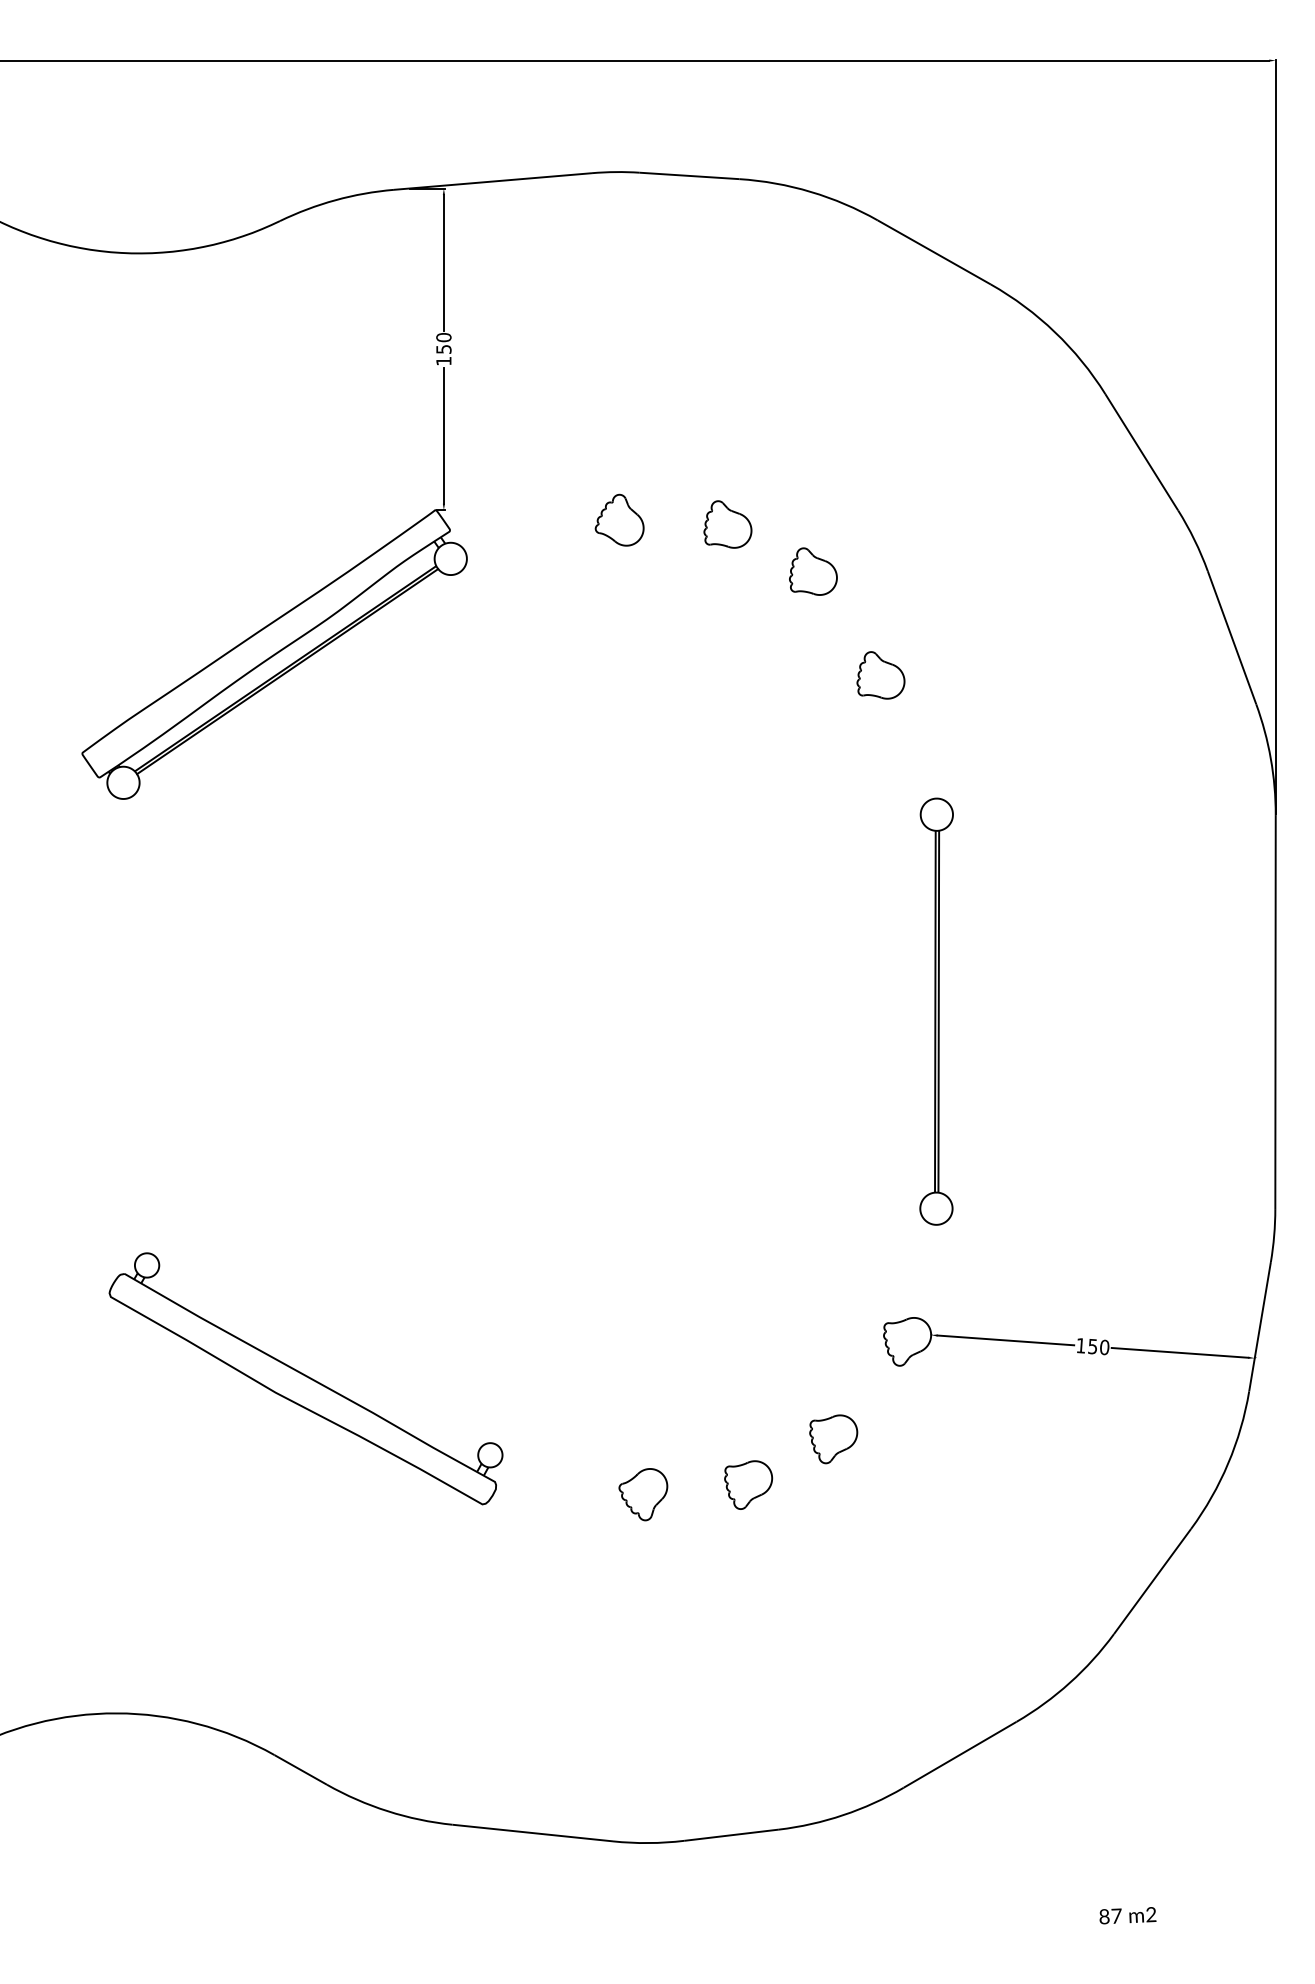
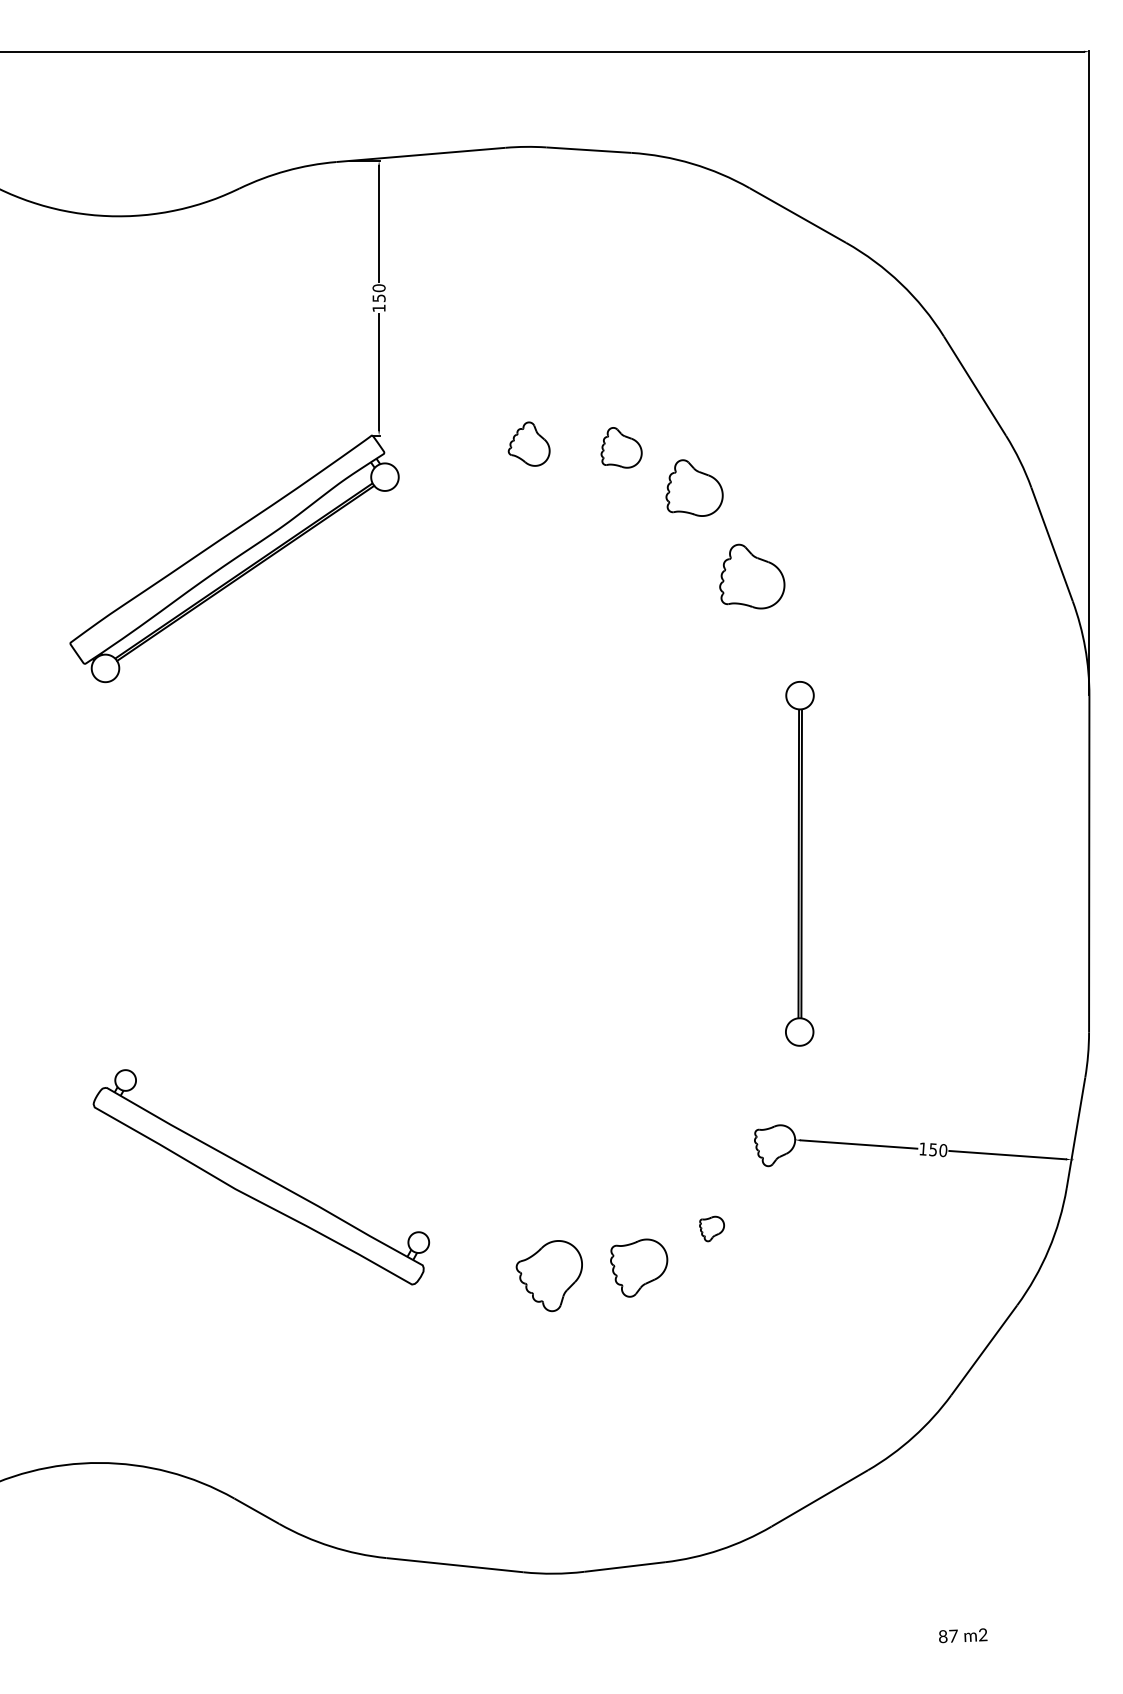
part: (813, 571) -> (694, 487), size x1.4
part: (880, 675) -> (751, 576), size x1.6
part: (833, 1439) -> (711, 1229), size x0.6
part: (748, 1484) -> (639, 1267), size x1.4
part: (643, 1494) -> (549, 1276), size x1.6

